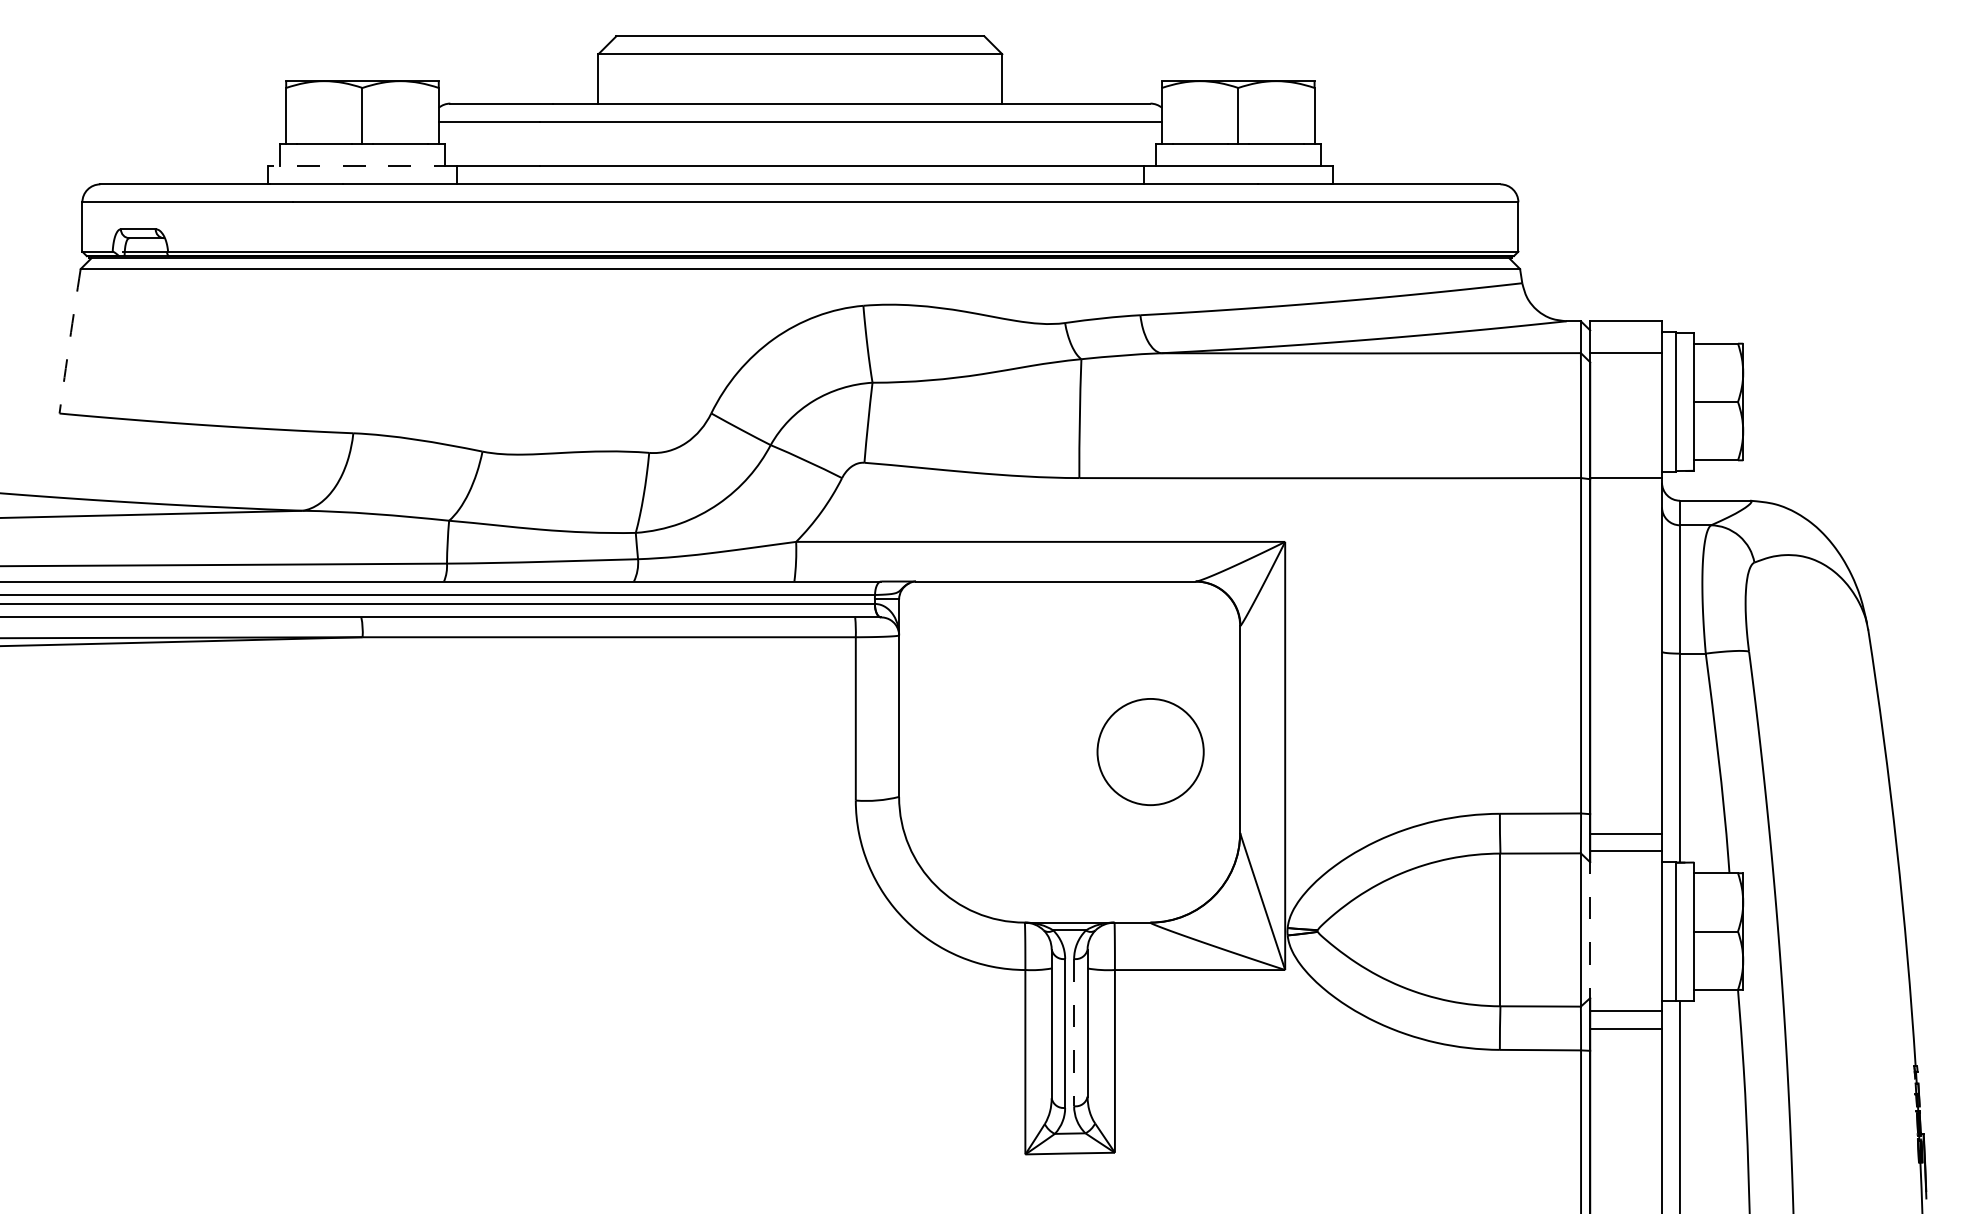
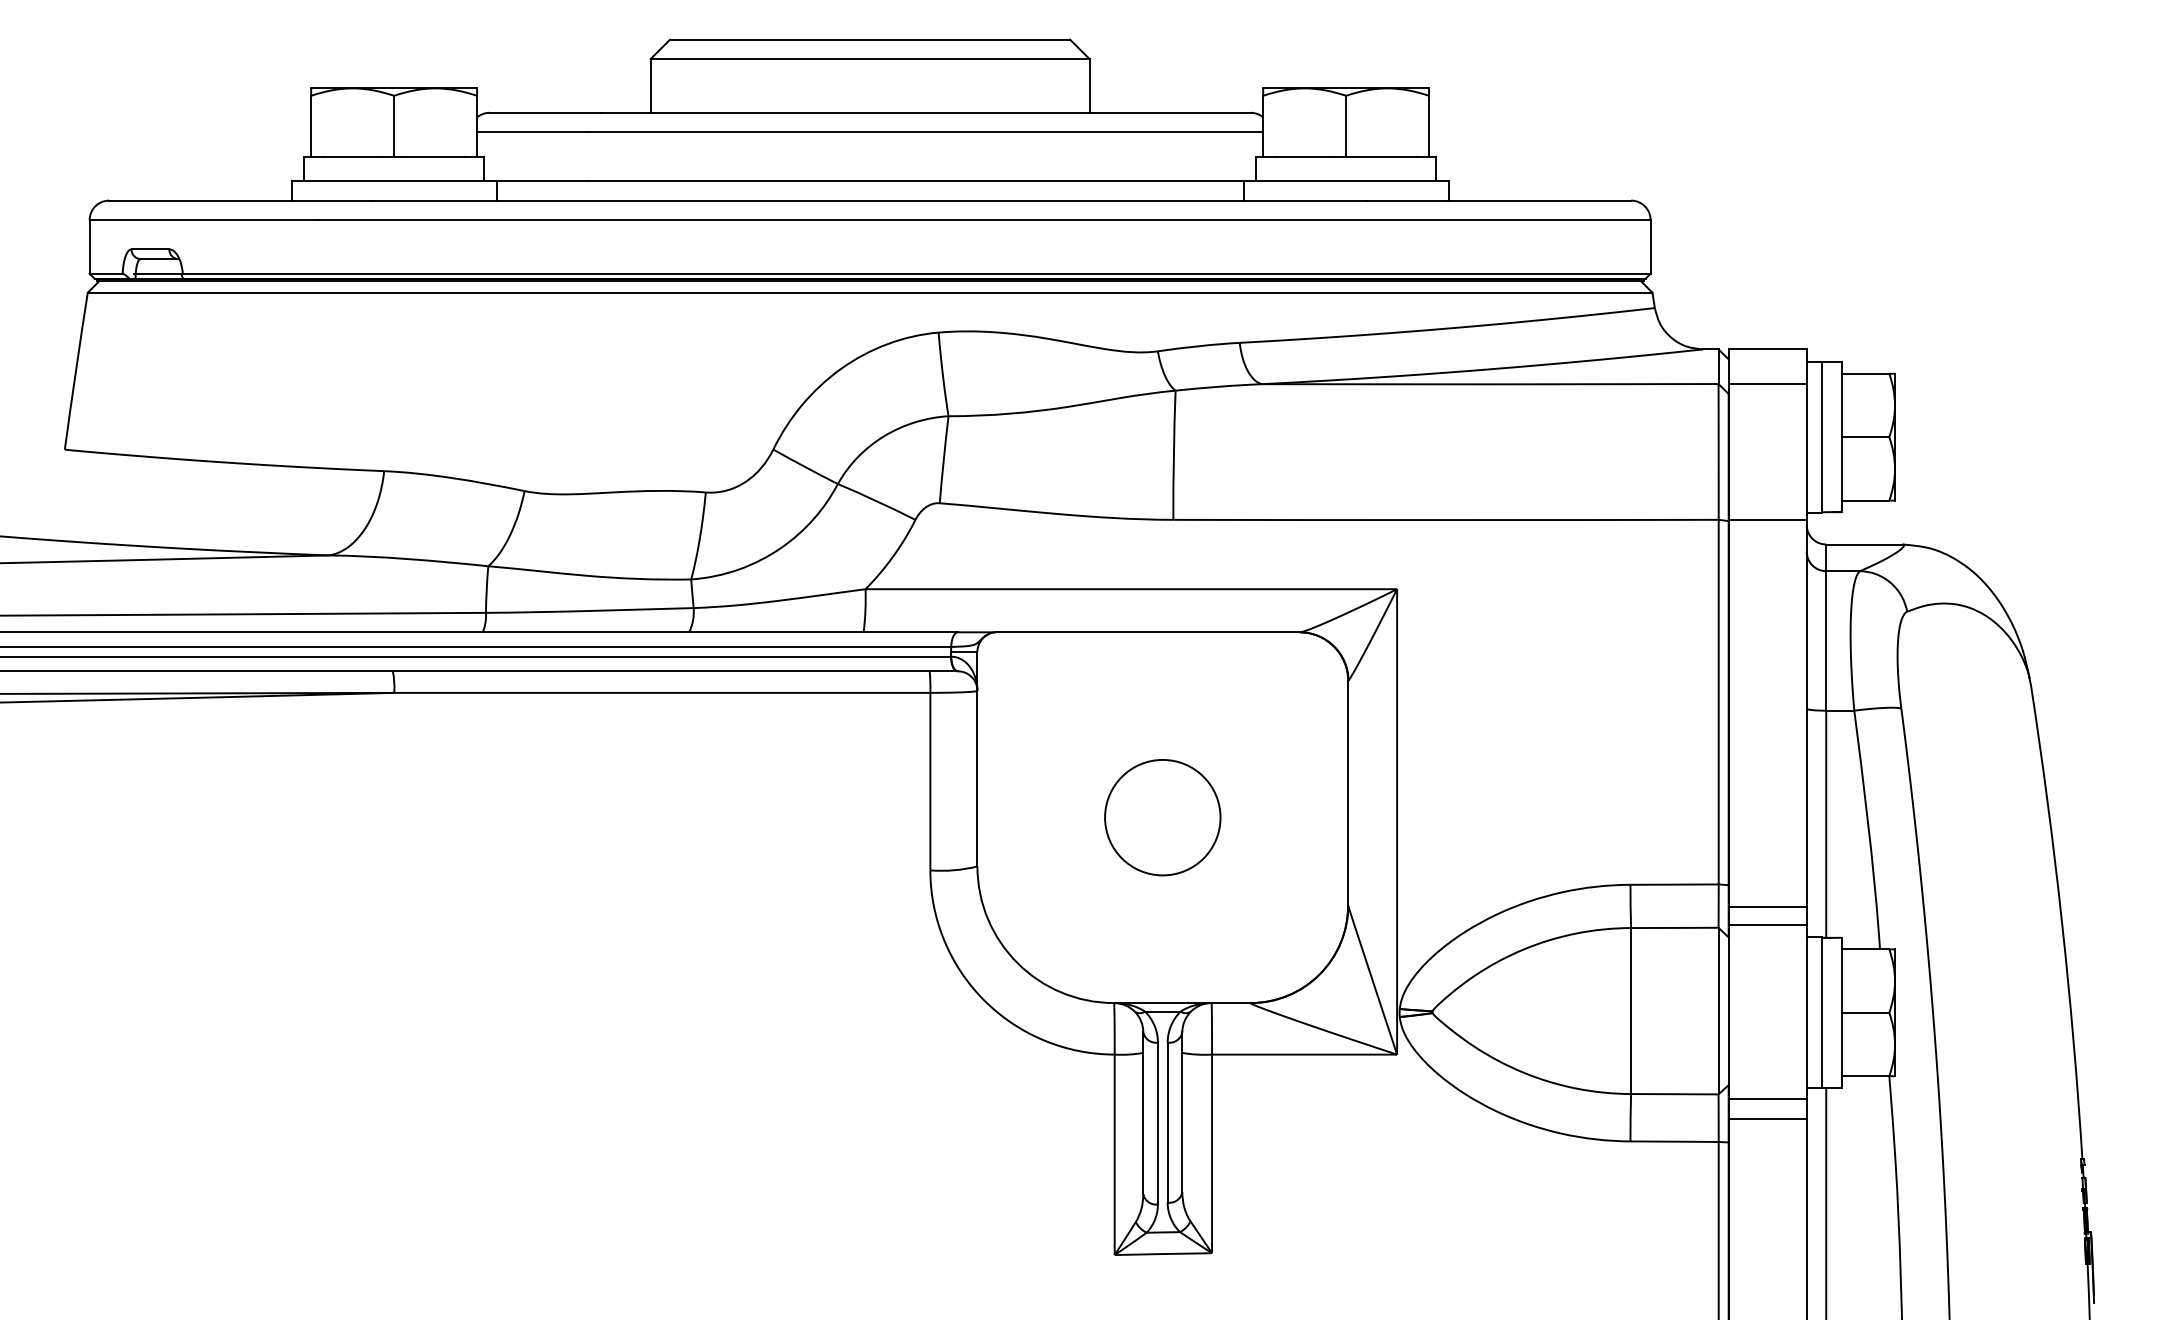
line: (361, 166) -> (393, 181), dashed -> solid
arc: (69, 341) -> (75, 371), dashed -> solid
circle: (1150, 752) -> (1162, 818), moved
line: (1590, 930) -> (1728, 1011), dashed -> solid
line: (1074, 1032) -> (1168, 1122), dashed -> solid

